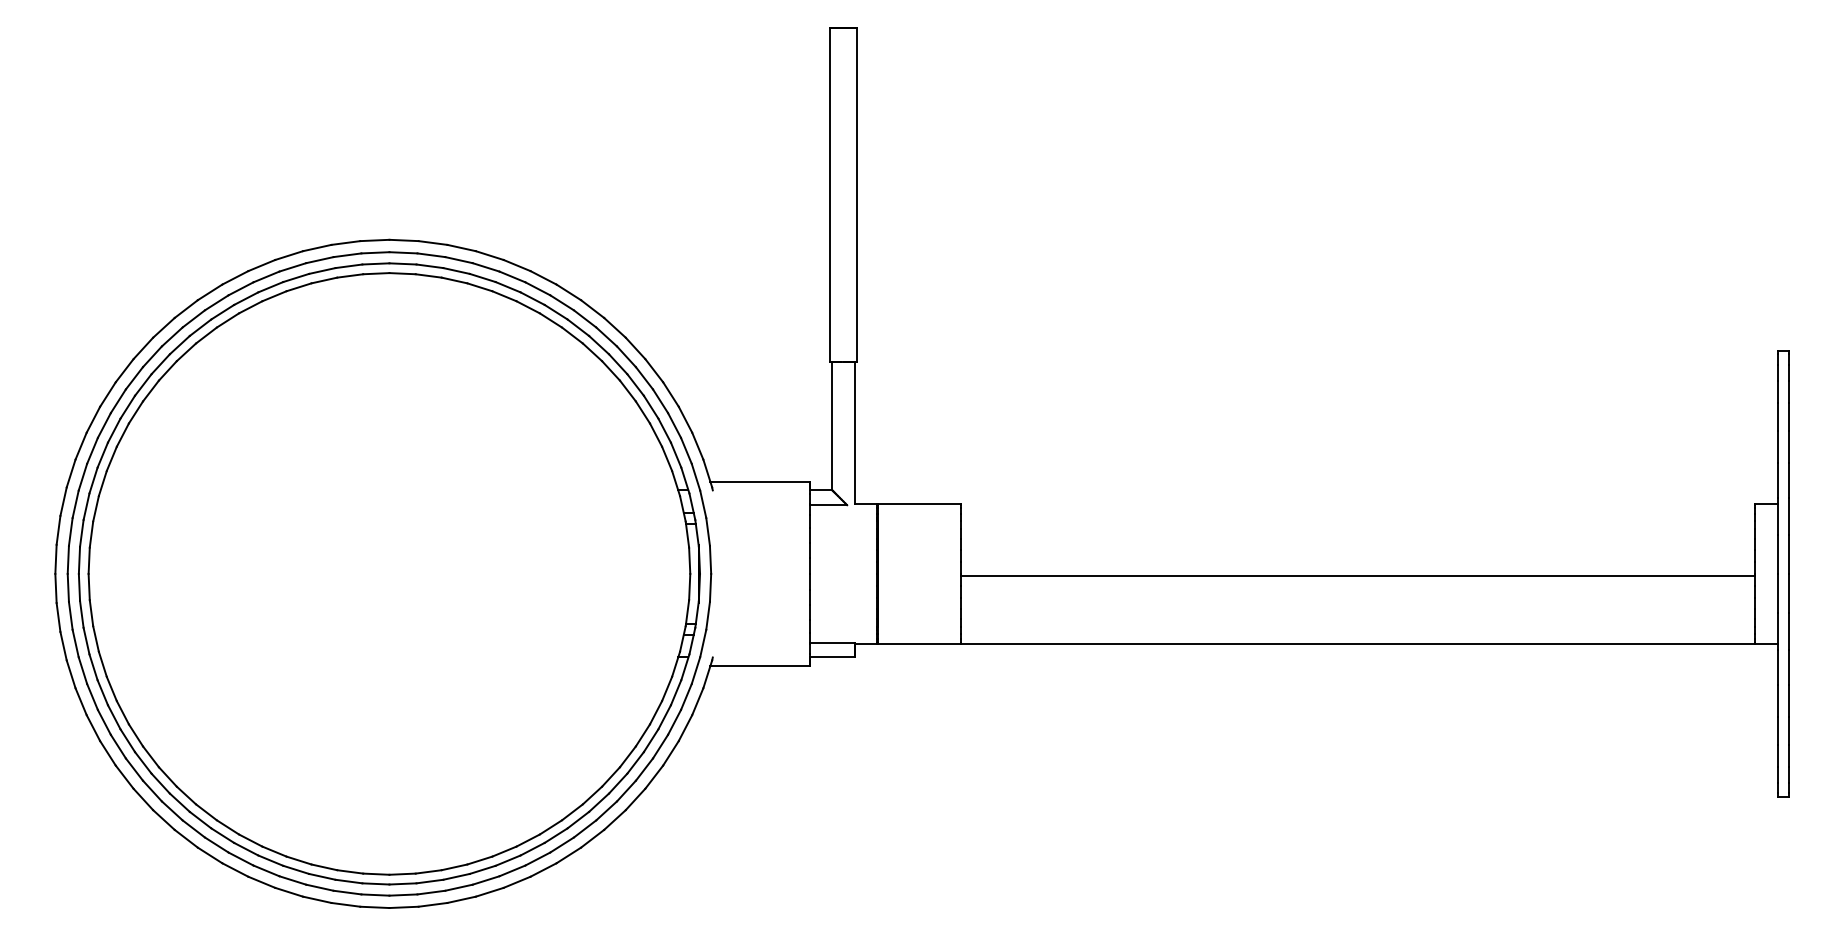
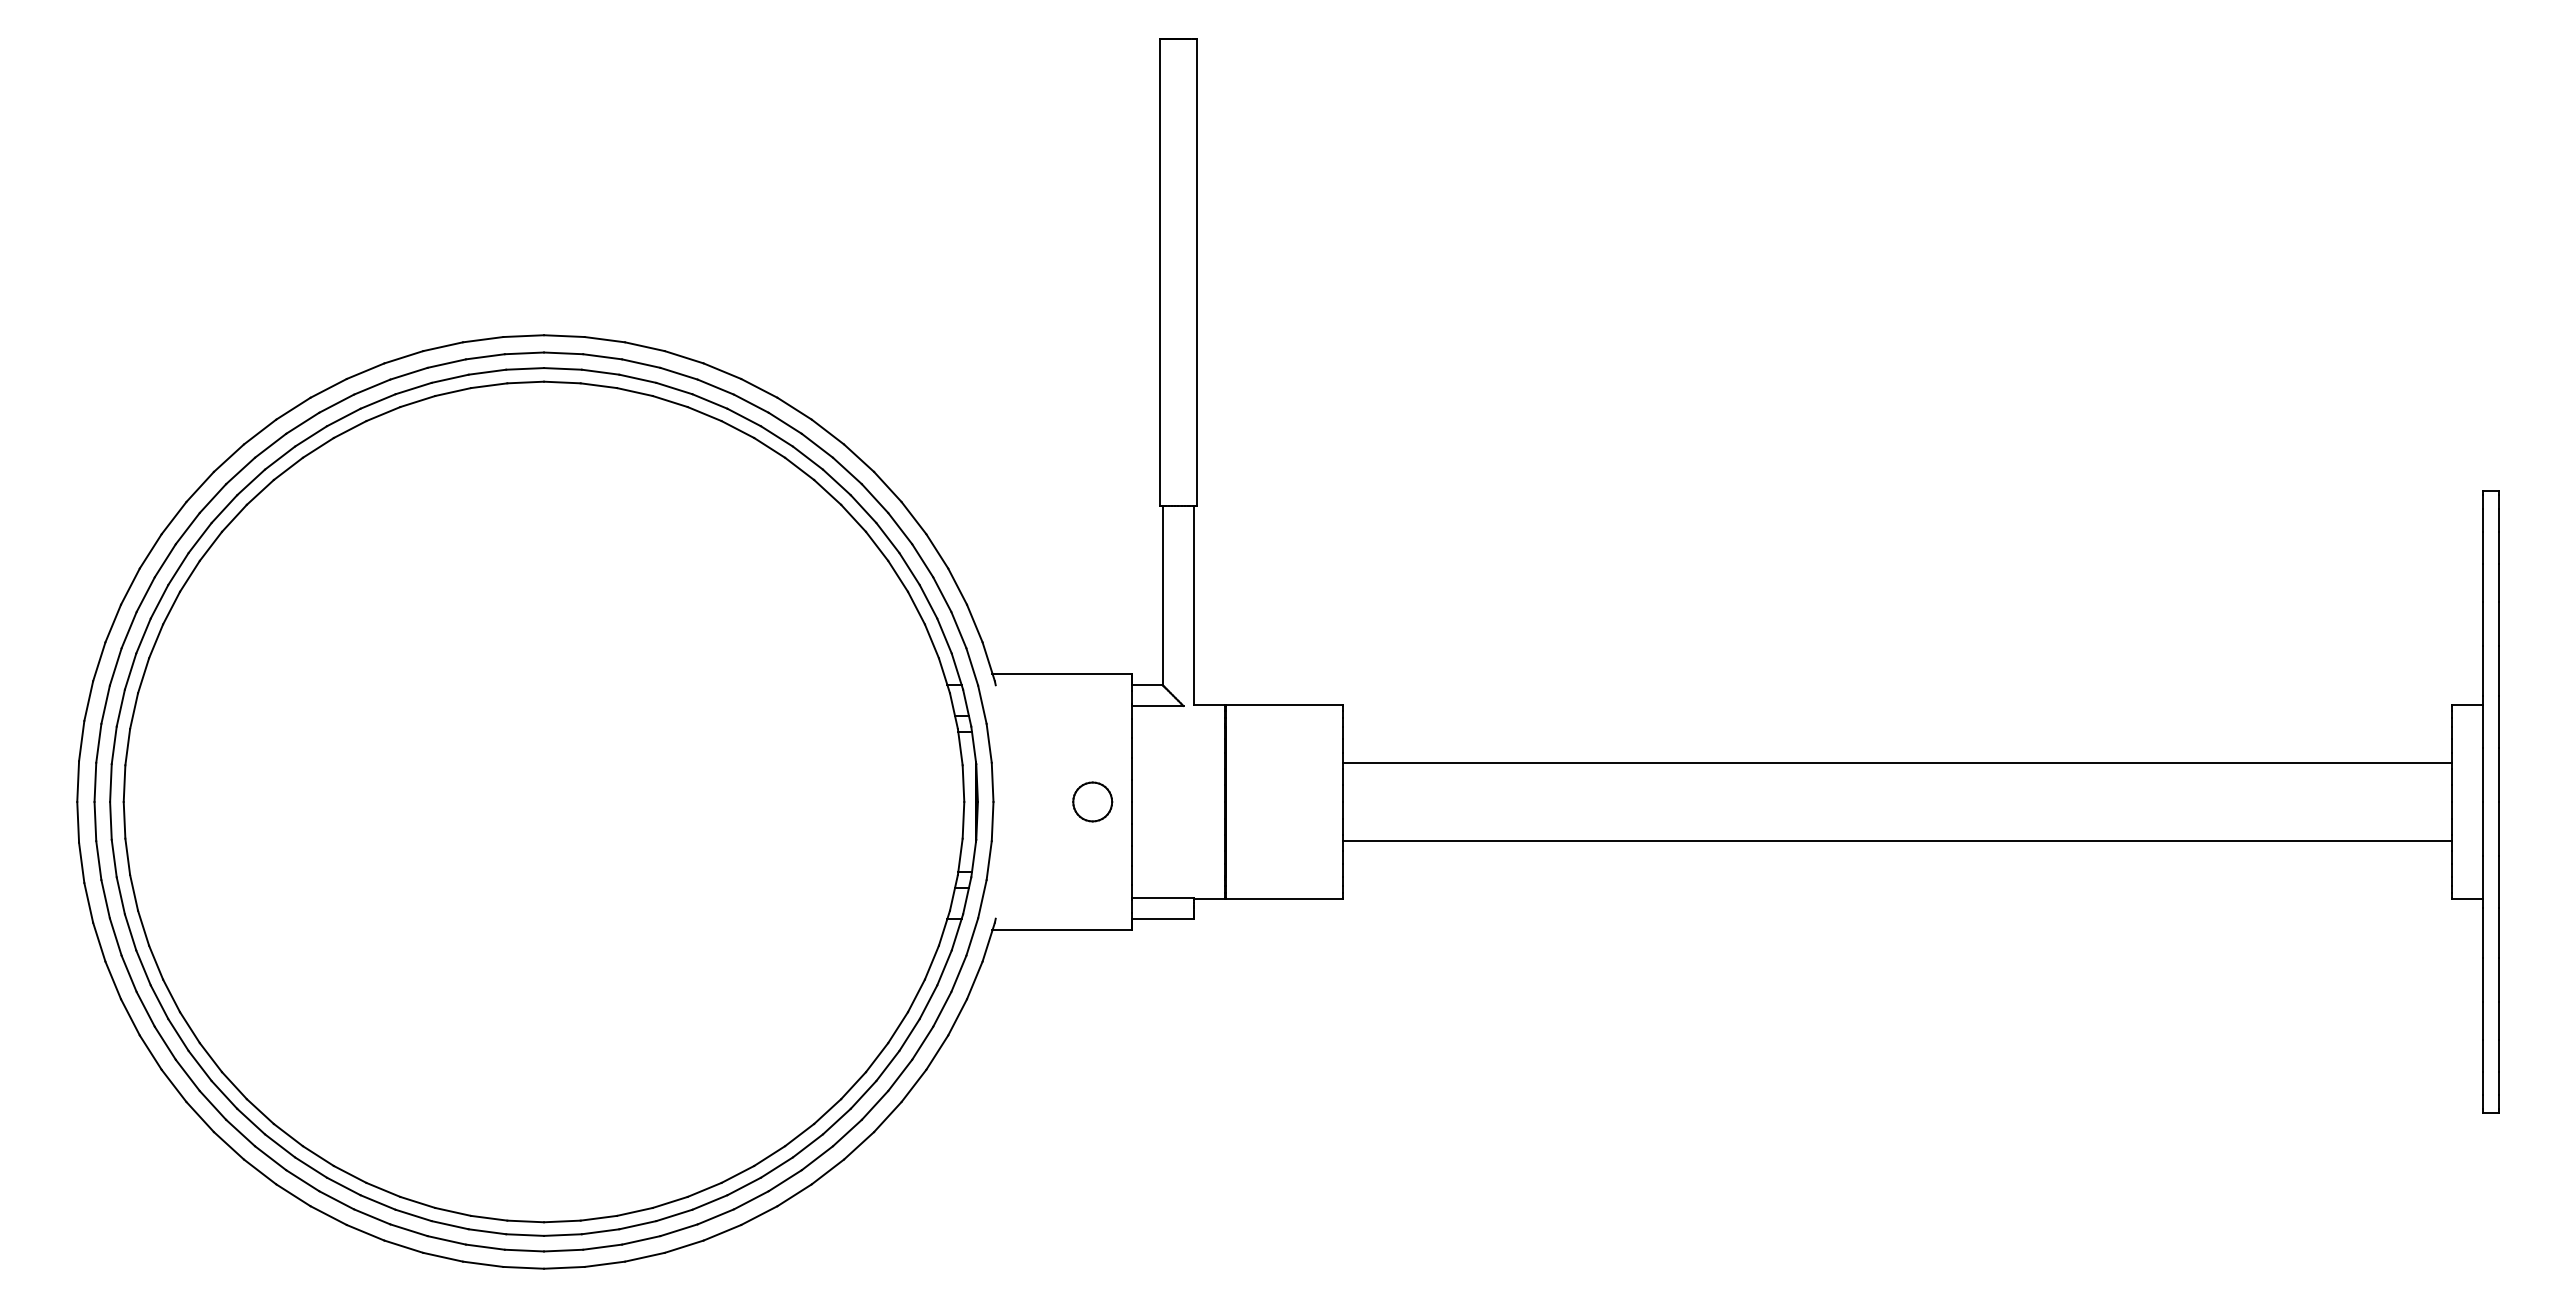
part: (782, 573) -> (1092, 801), added
line: (1358, 576) -> (1897, 763), moved
line: (1358, 643) -> (1897, 840), moved

